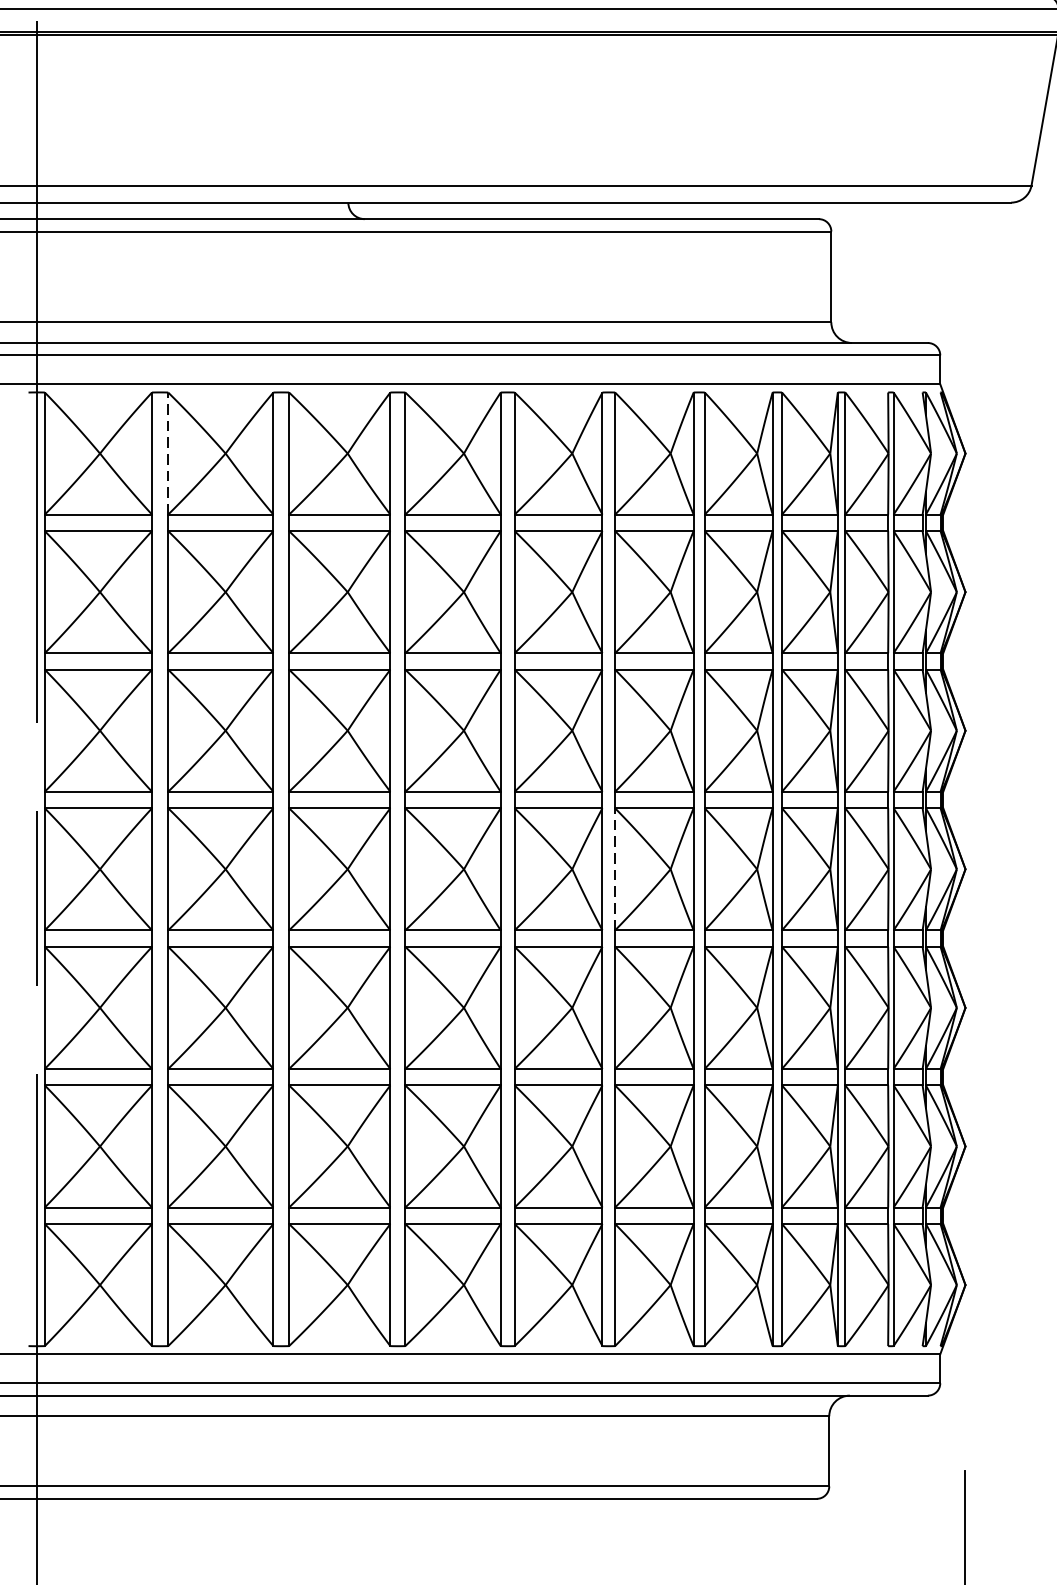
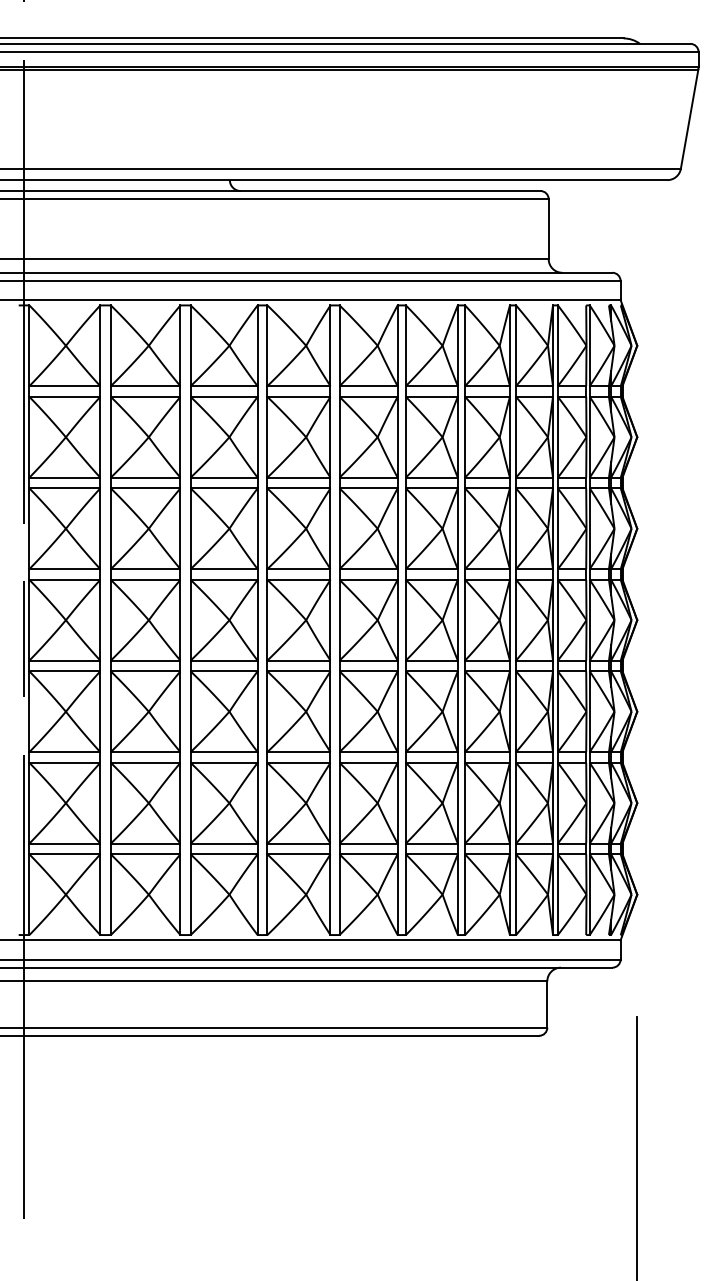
line: (167, 453) -> (110, 345), dashed -> solid
line: (614, 868) -> (405, 619), dashed -> solid

